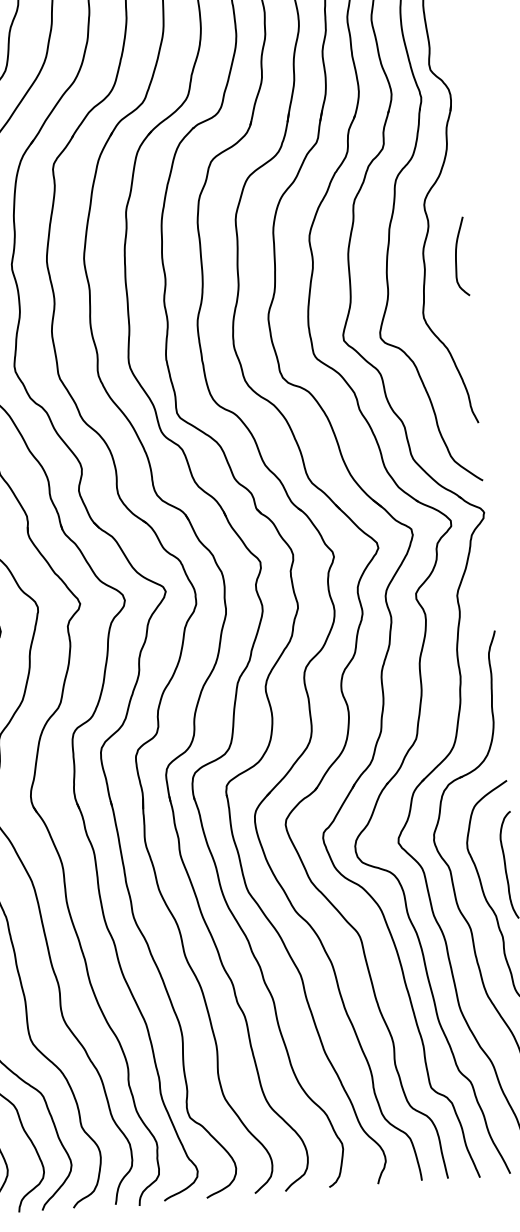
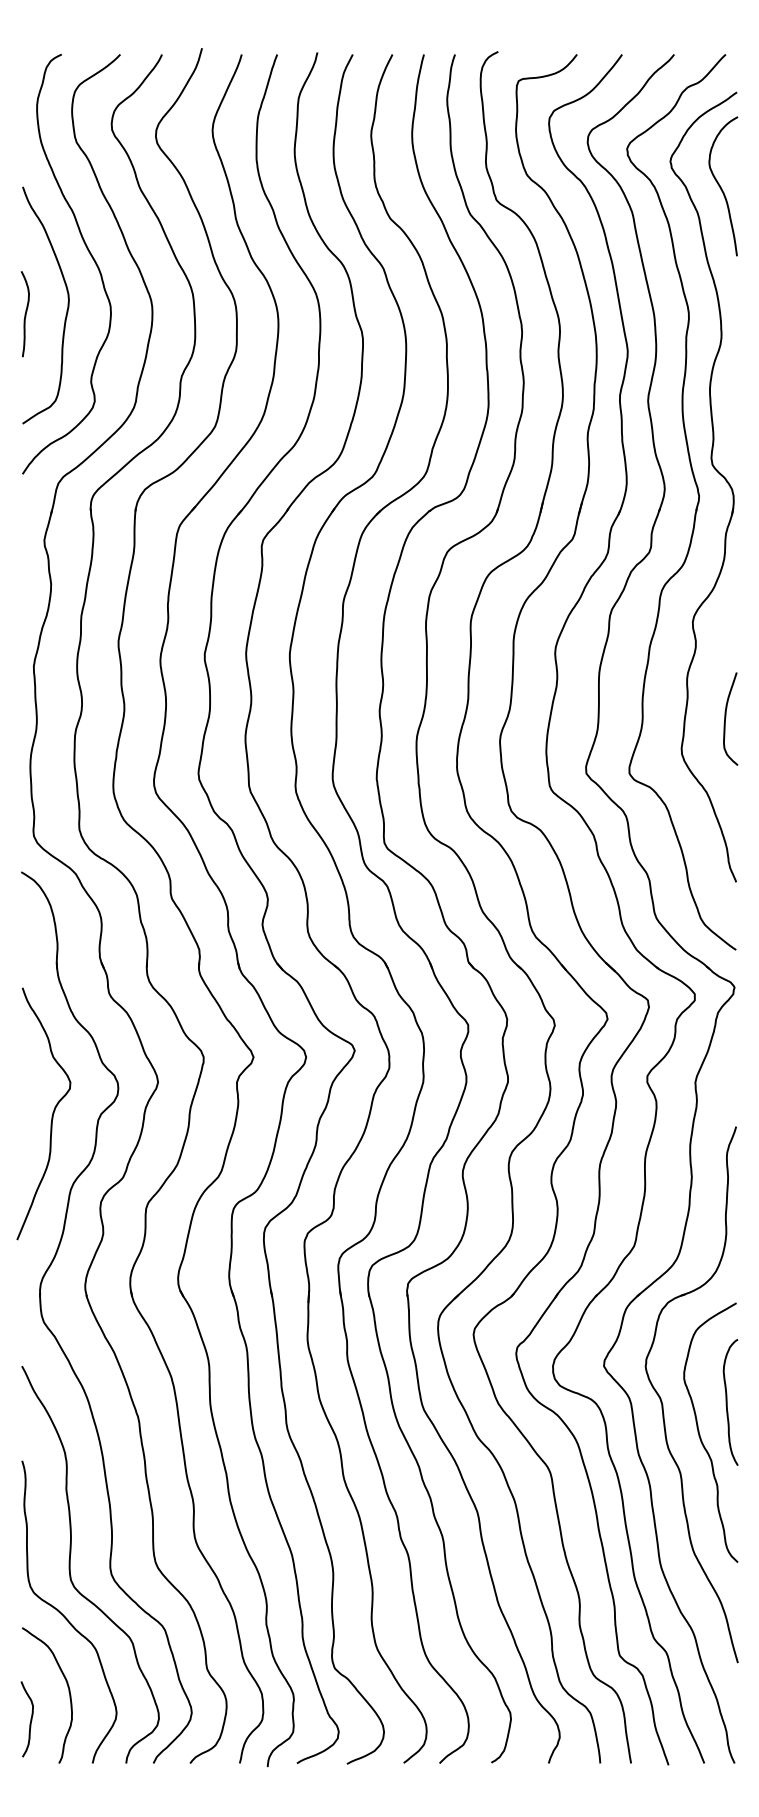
curve: (457, 255) -> (726, 717), moved

